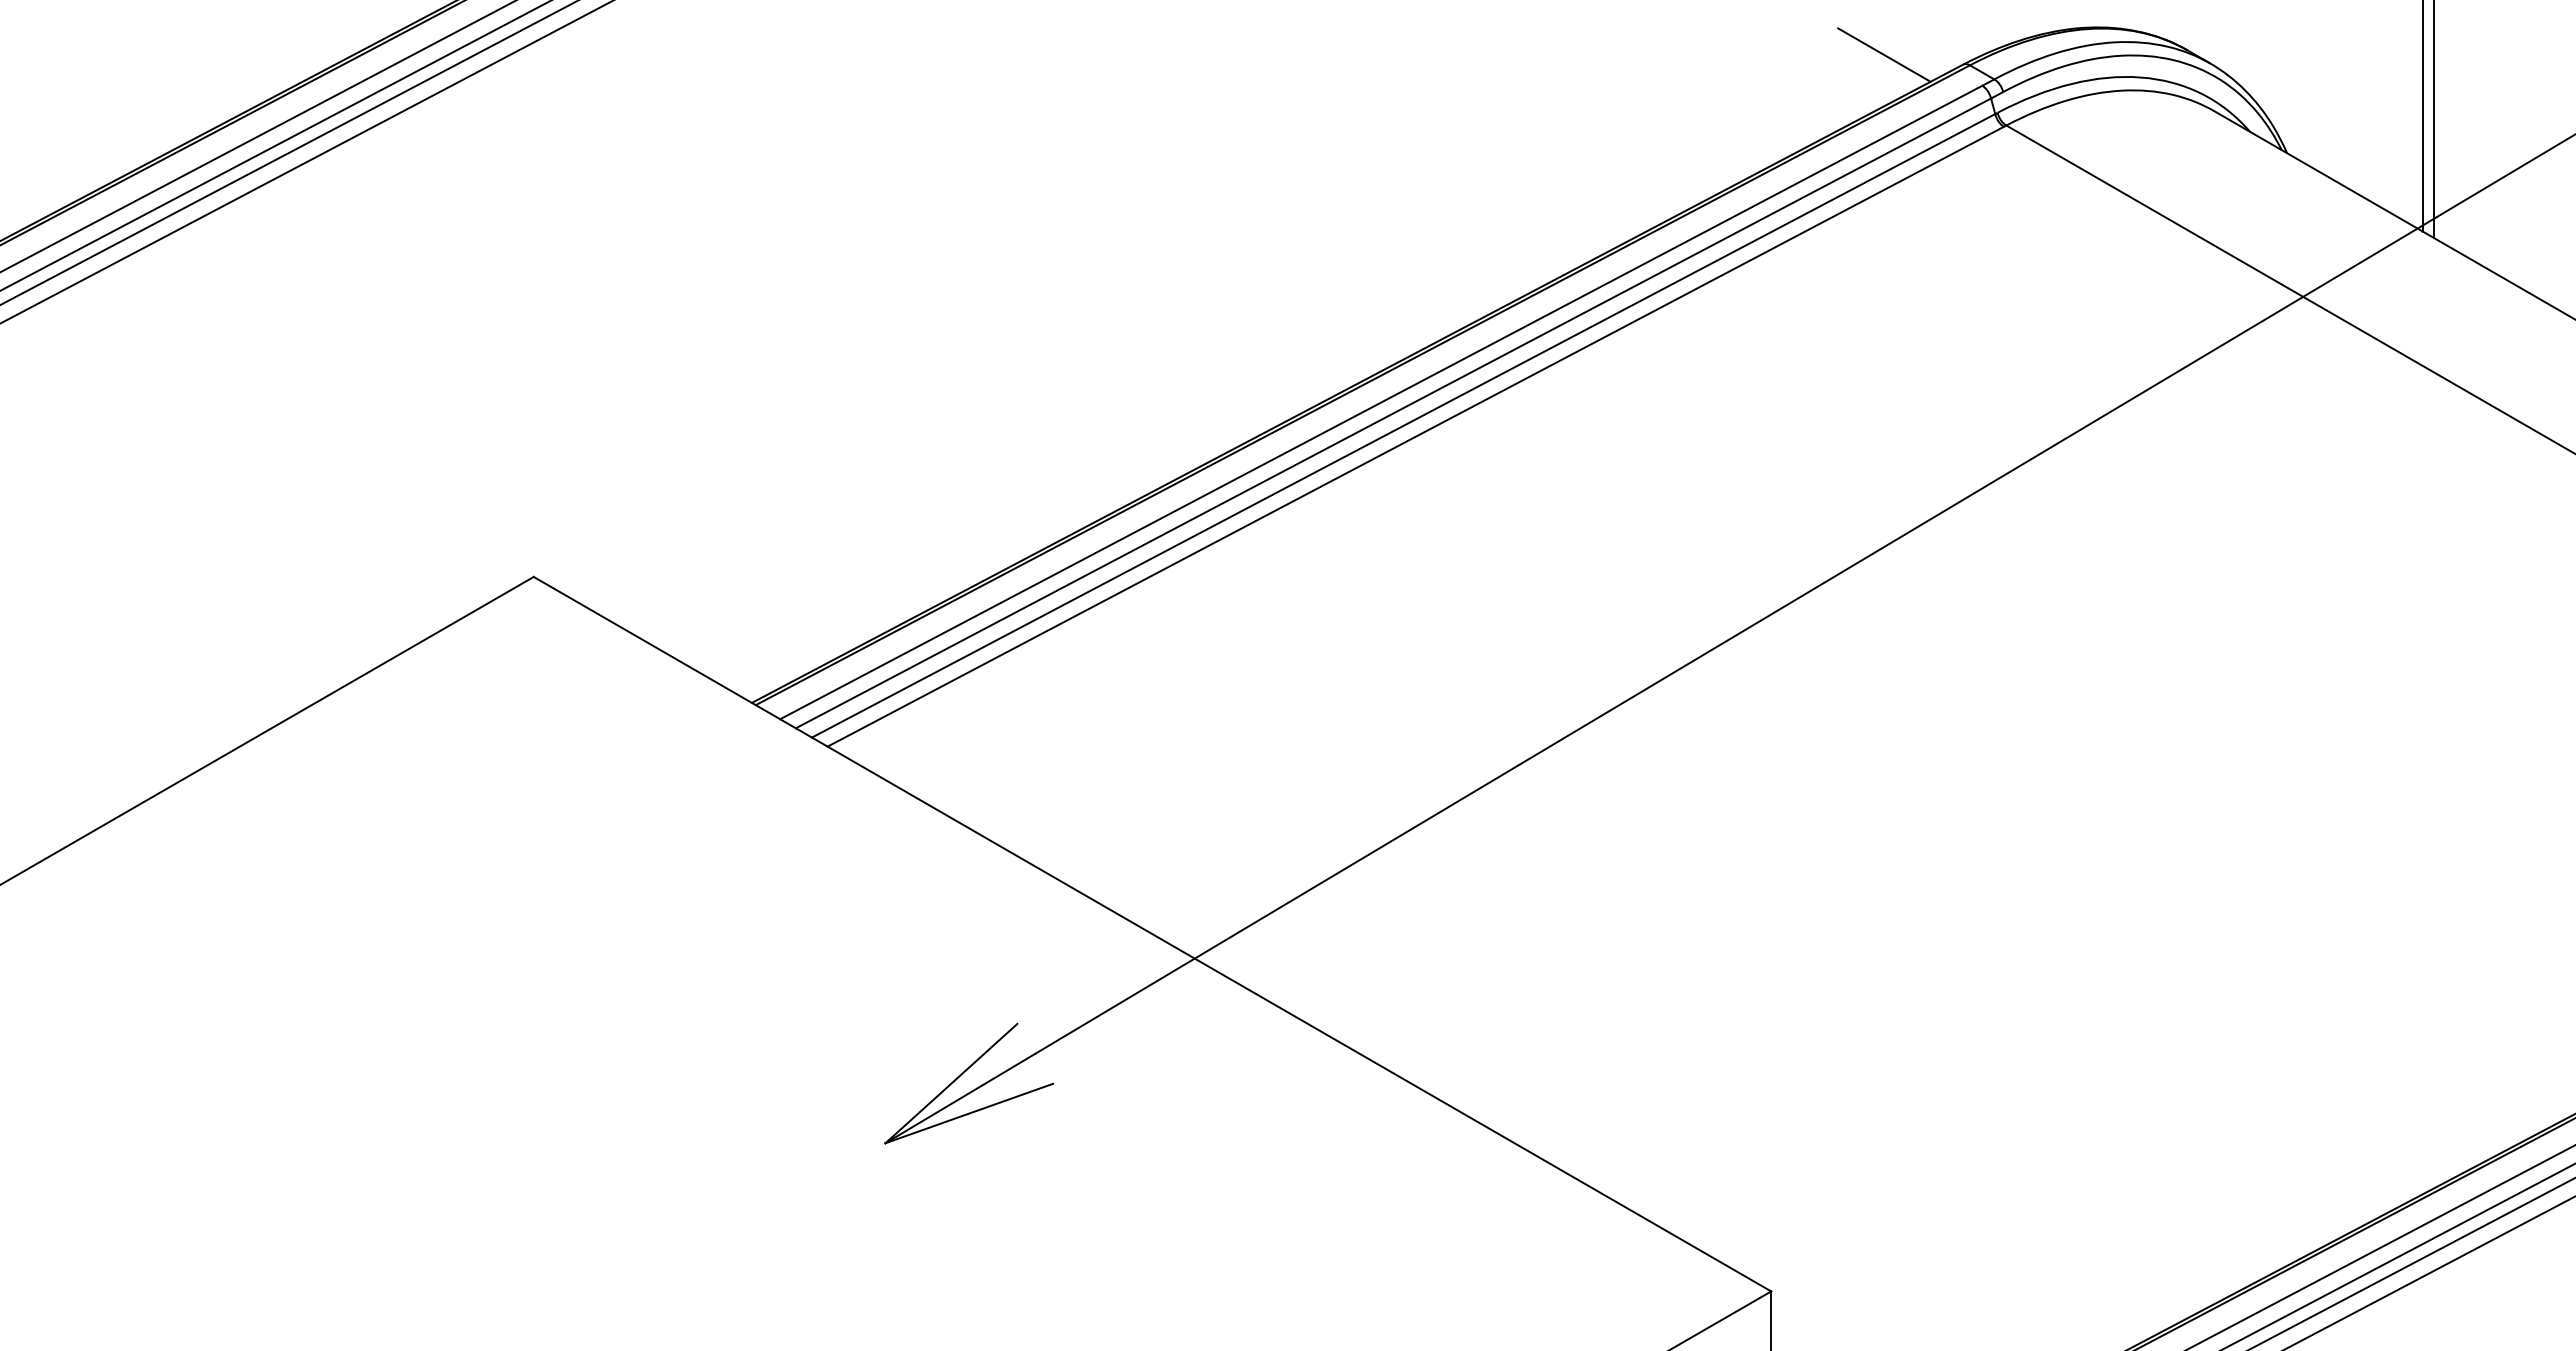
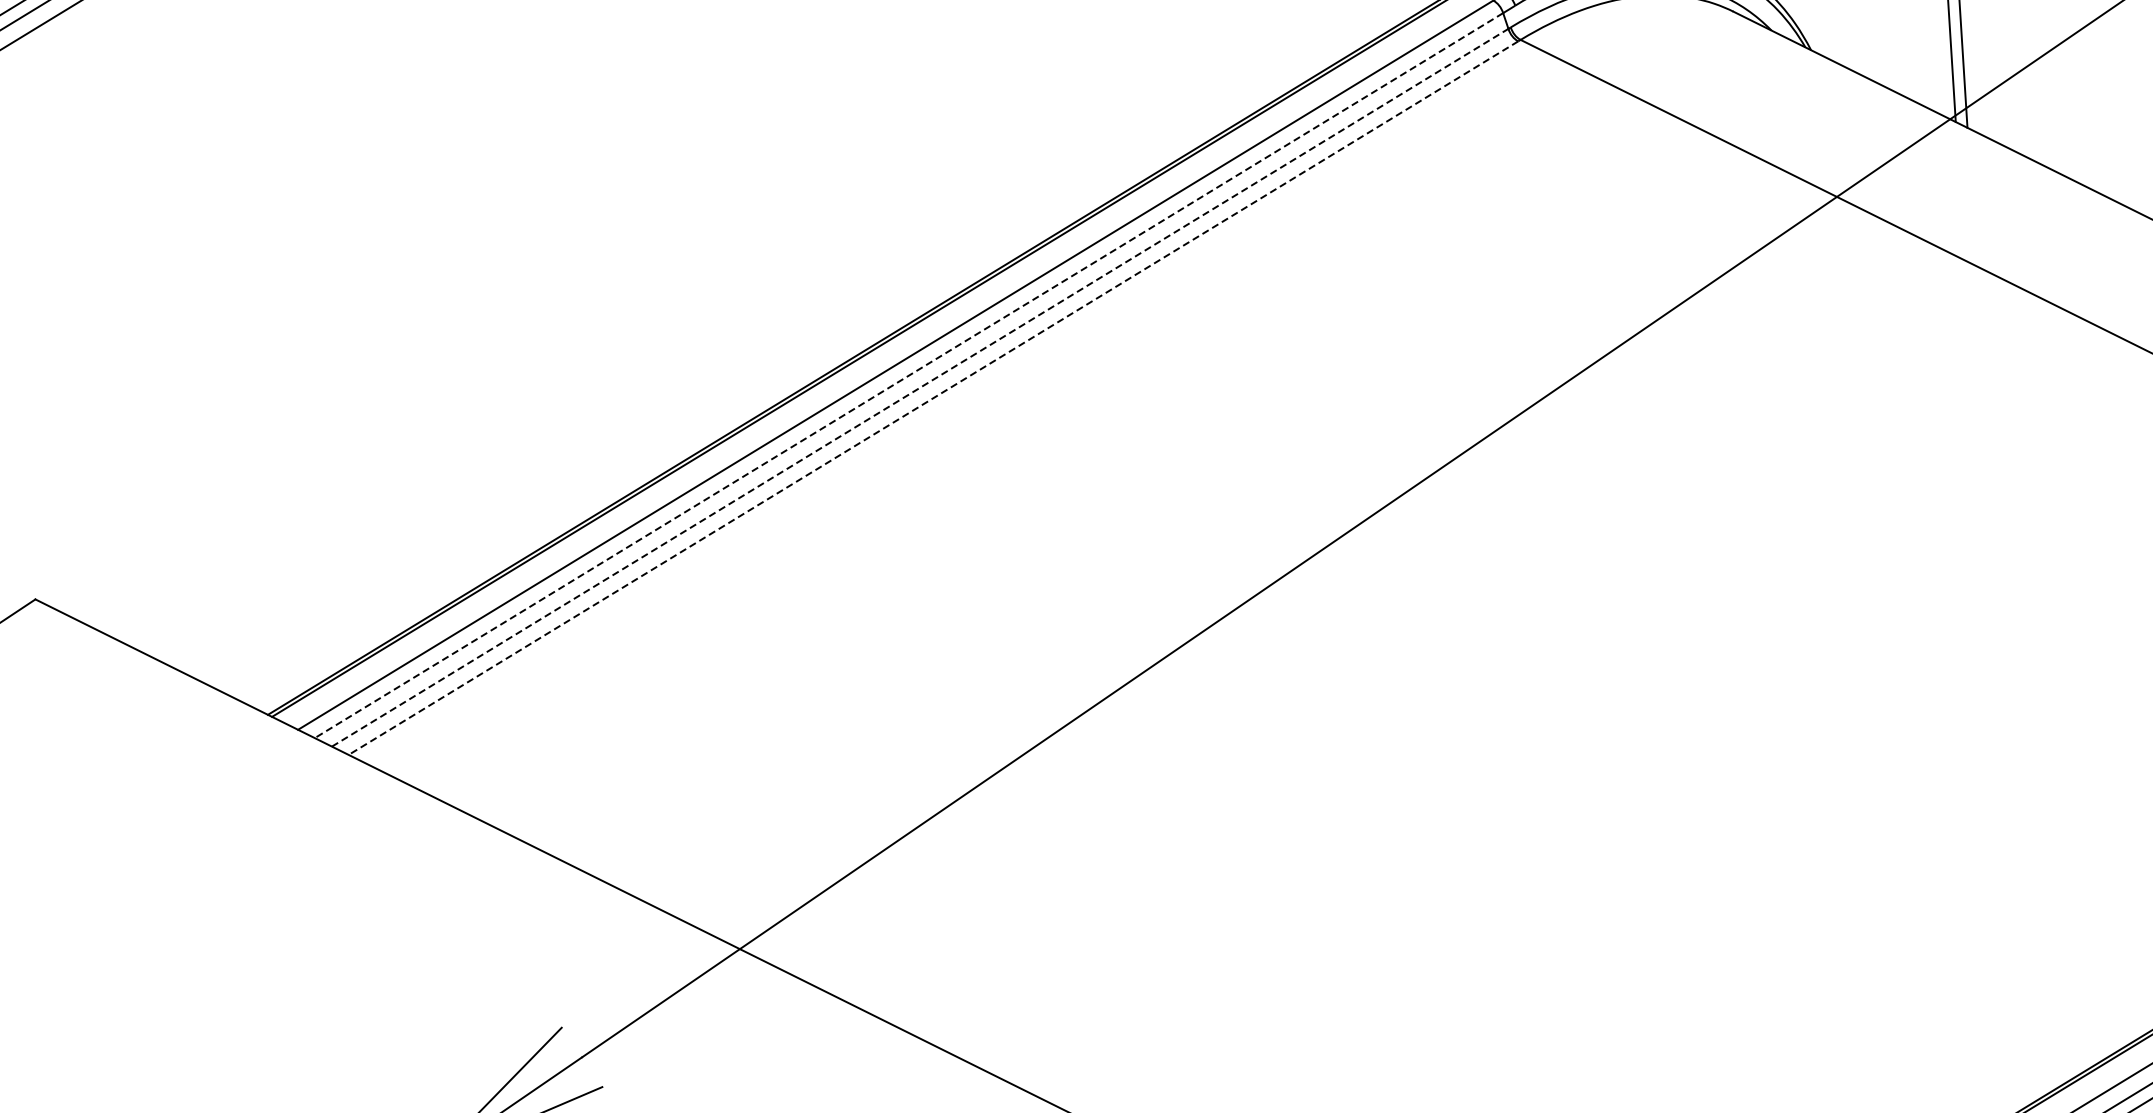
line: (1393, 413) -> (909, 375), solid -> dashed
line: (1403, 425) -> (920, 387), solid -> dashed
line: (1415, 436) -> (933, 397), solid -> dashed

